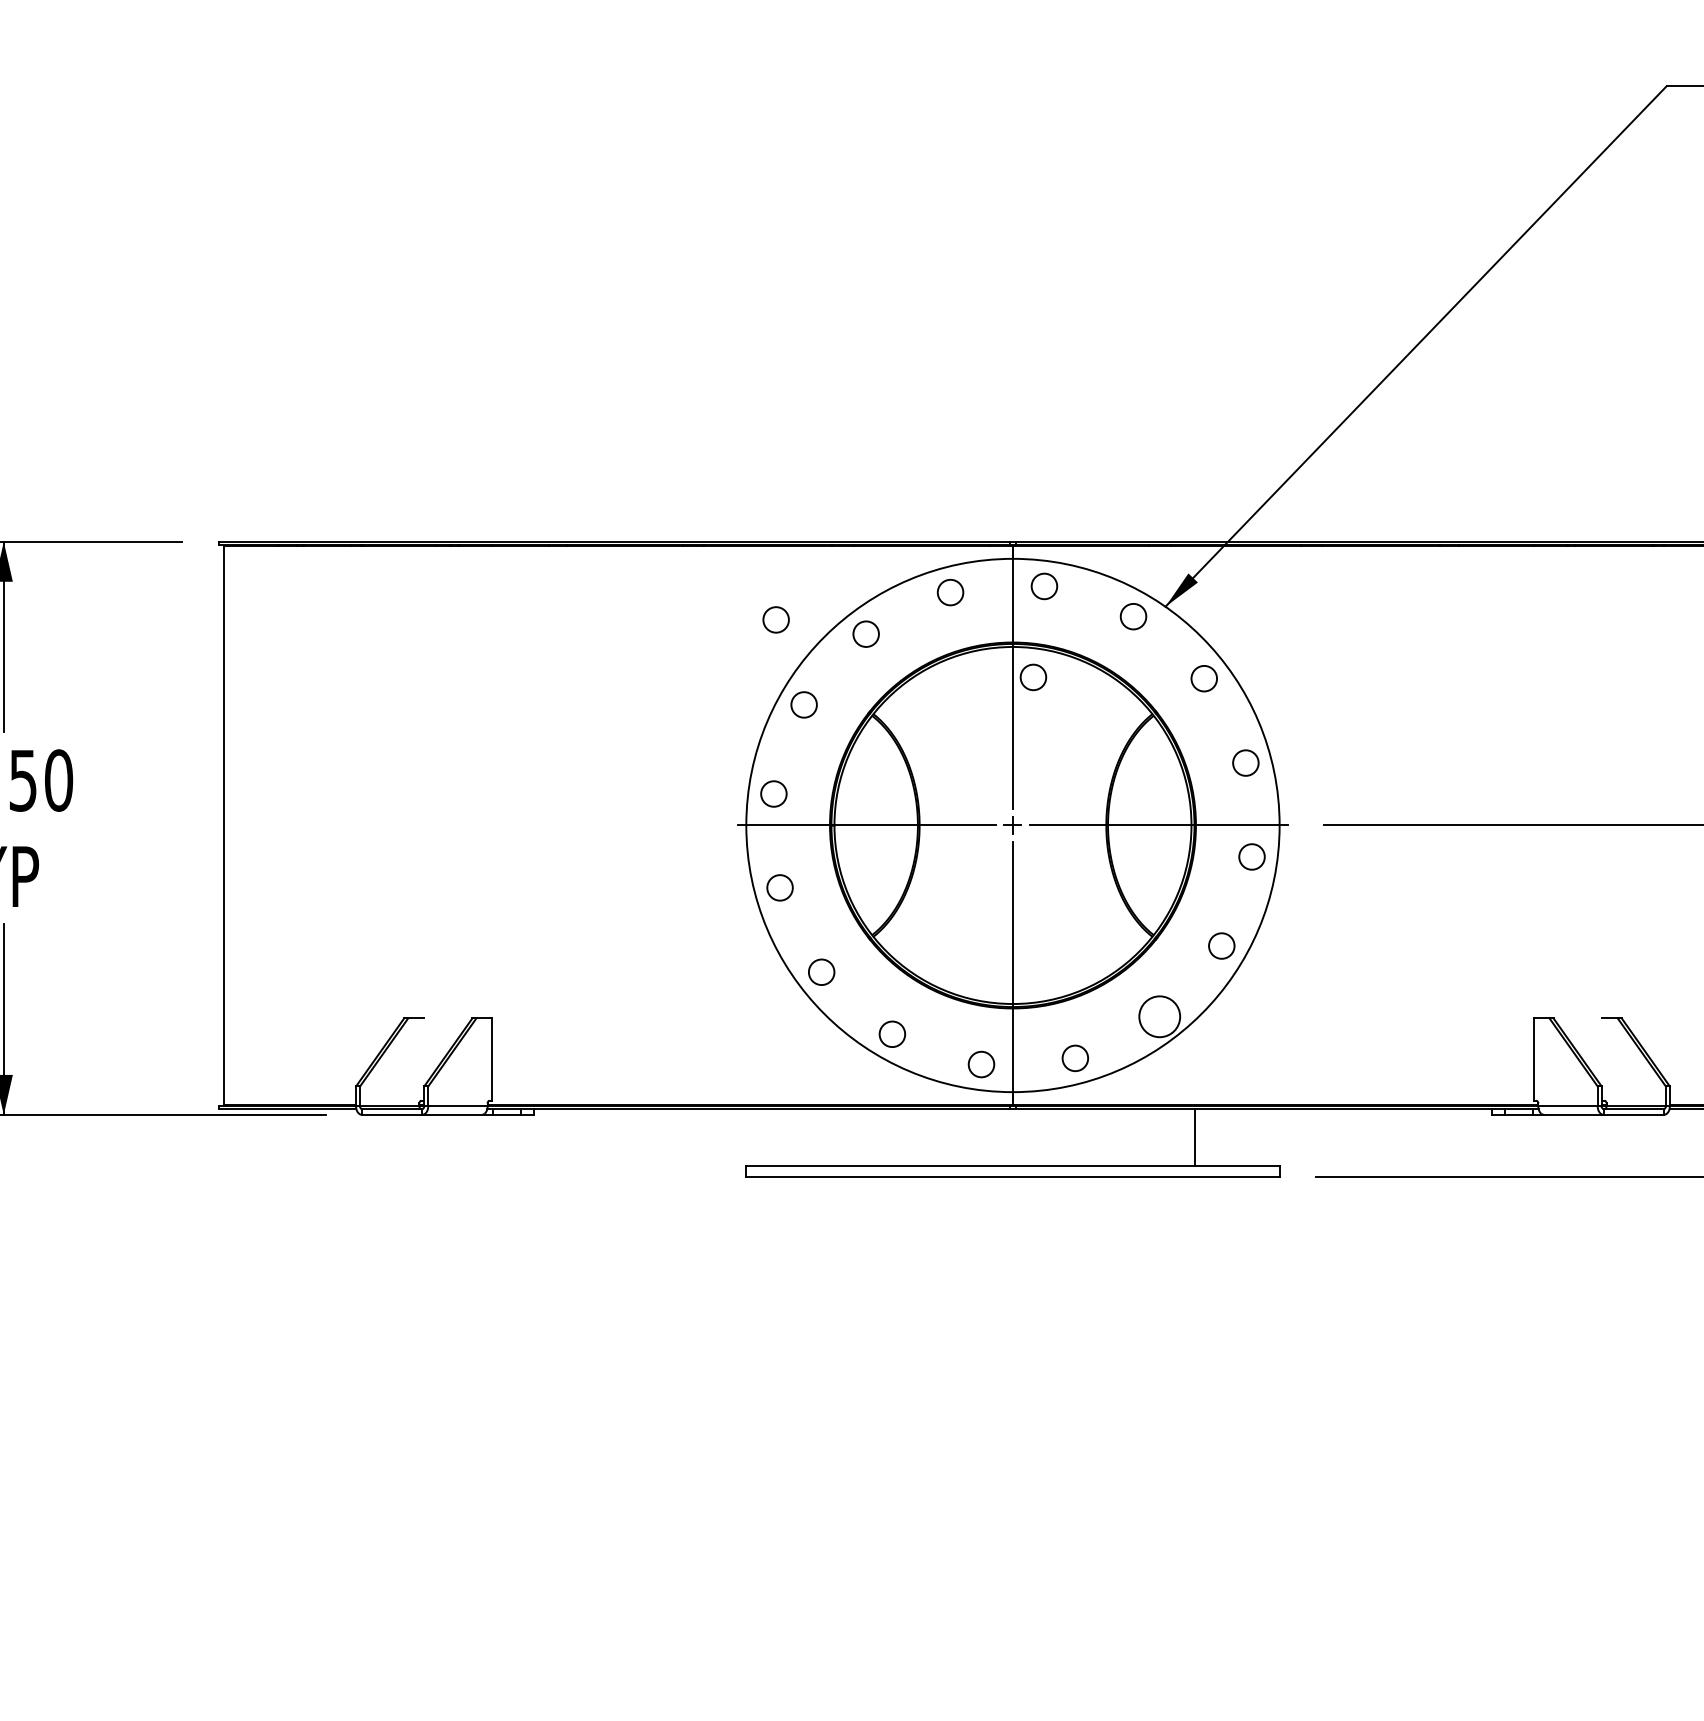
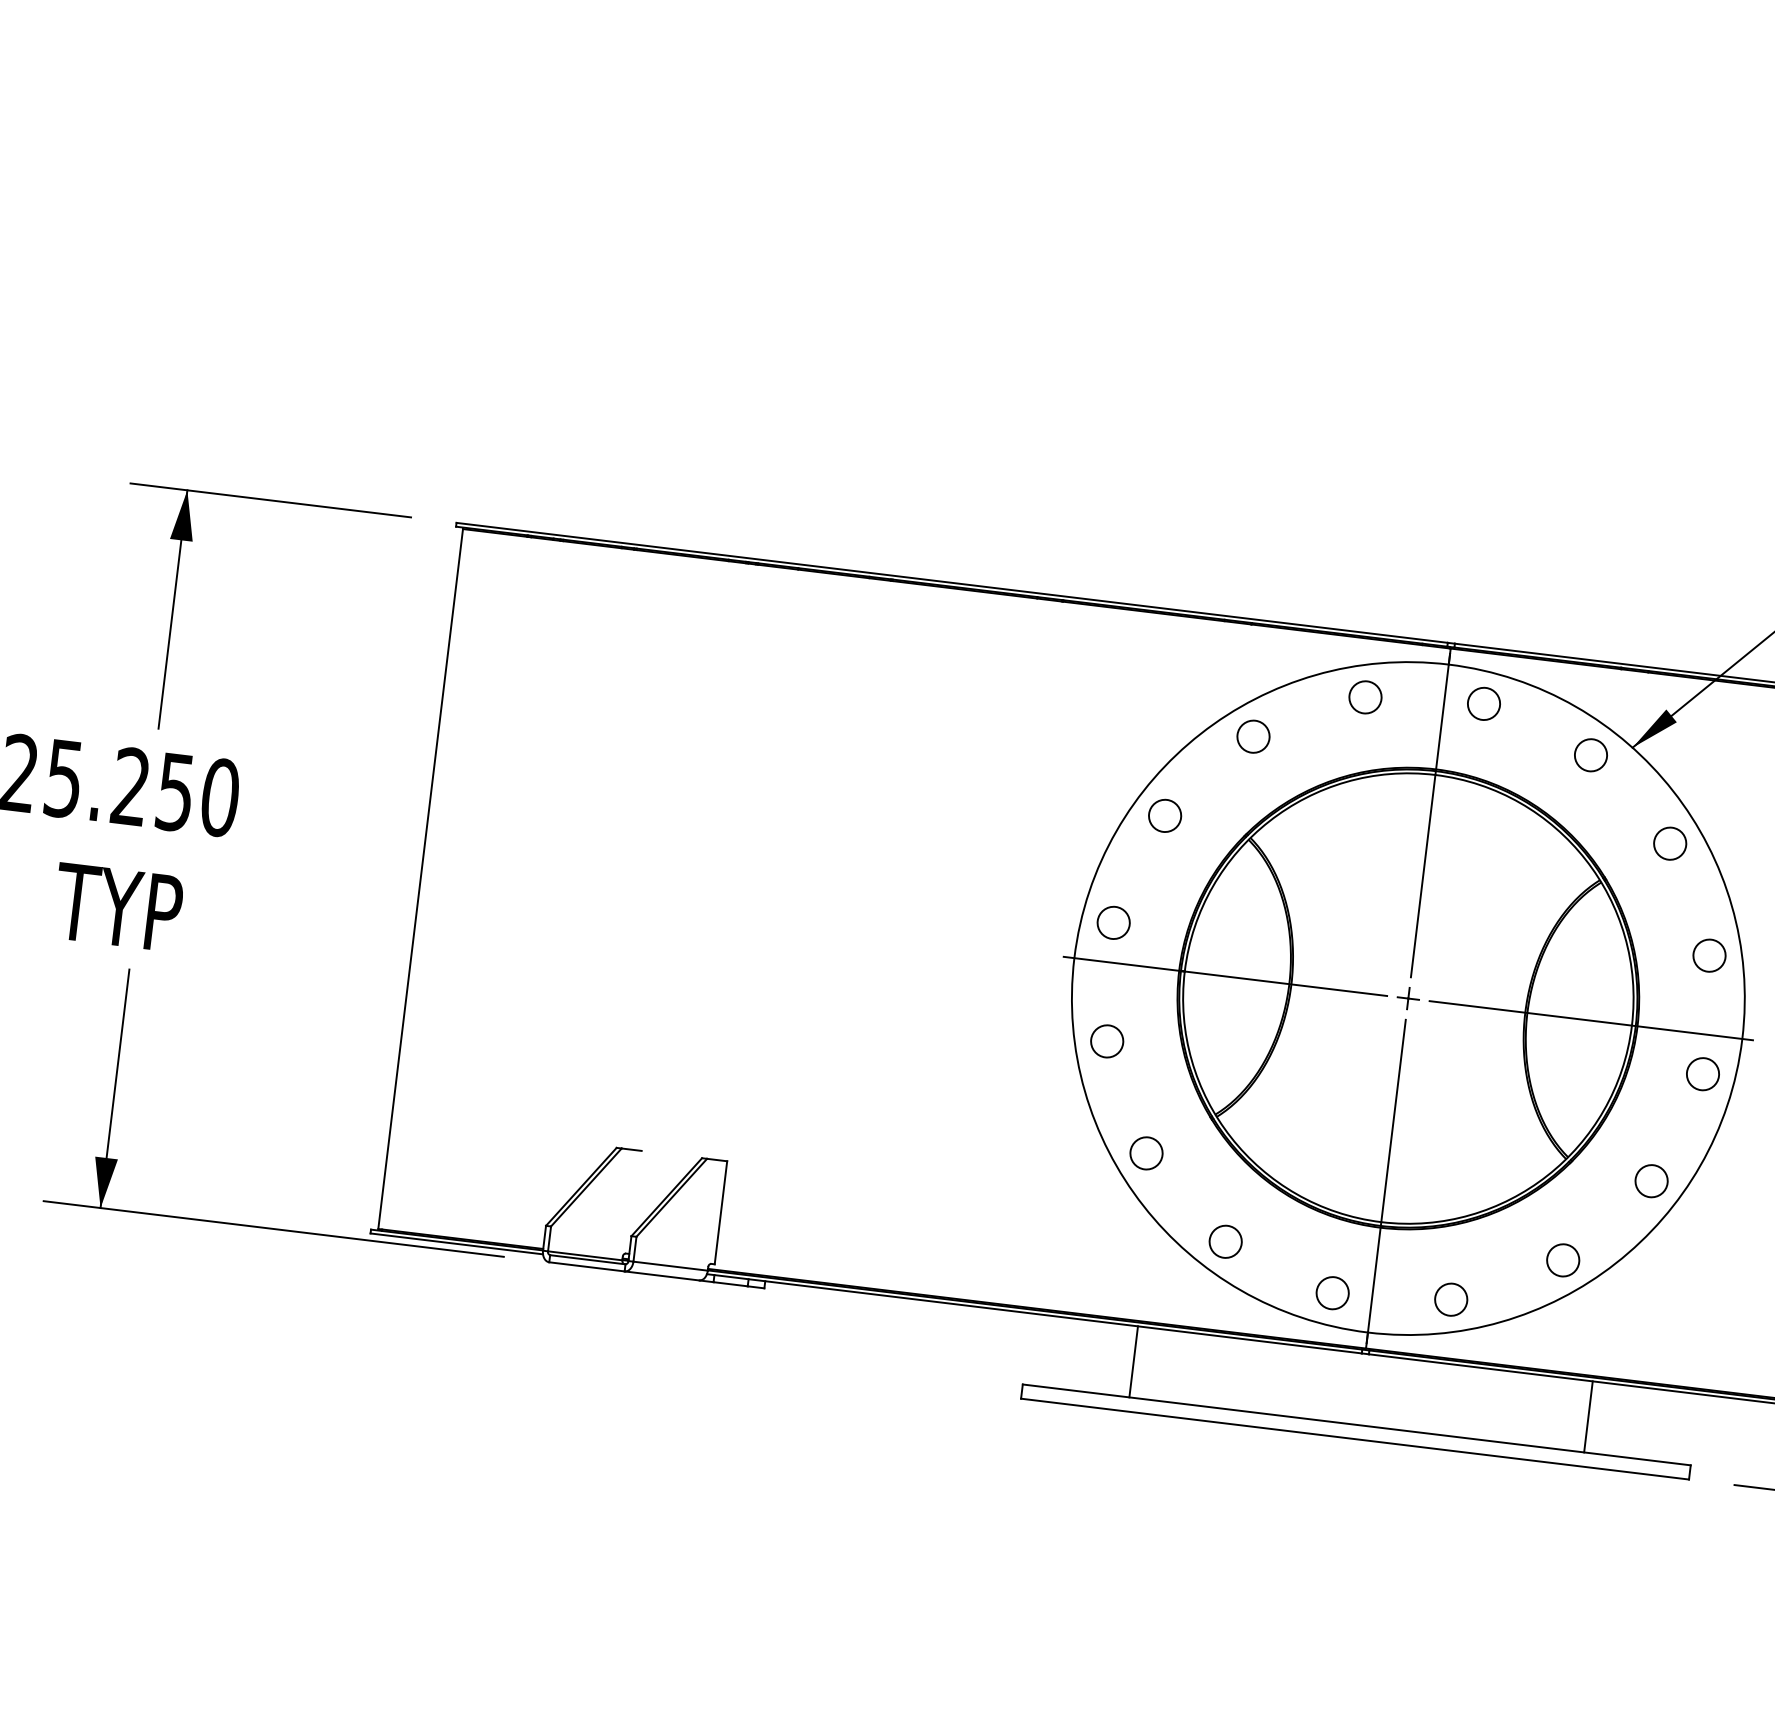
circle: (775, 619) -> (1142, 704), removed
circle: (1033, 677) -> (1456, 816), removed
circle: (1159, 1016) -> (1562, 1259), size x0.62
line: (831, 1137) -> (1133, 1361), added

